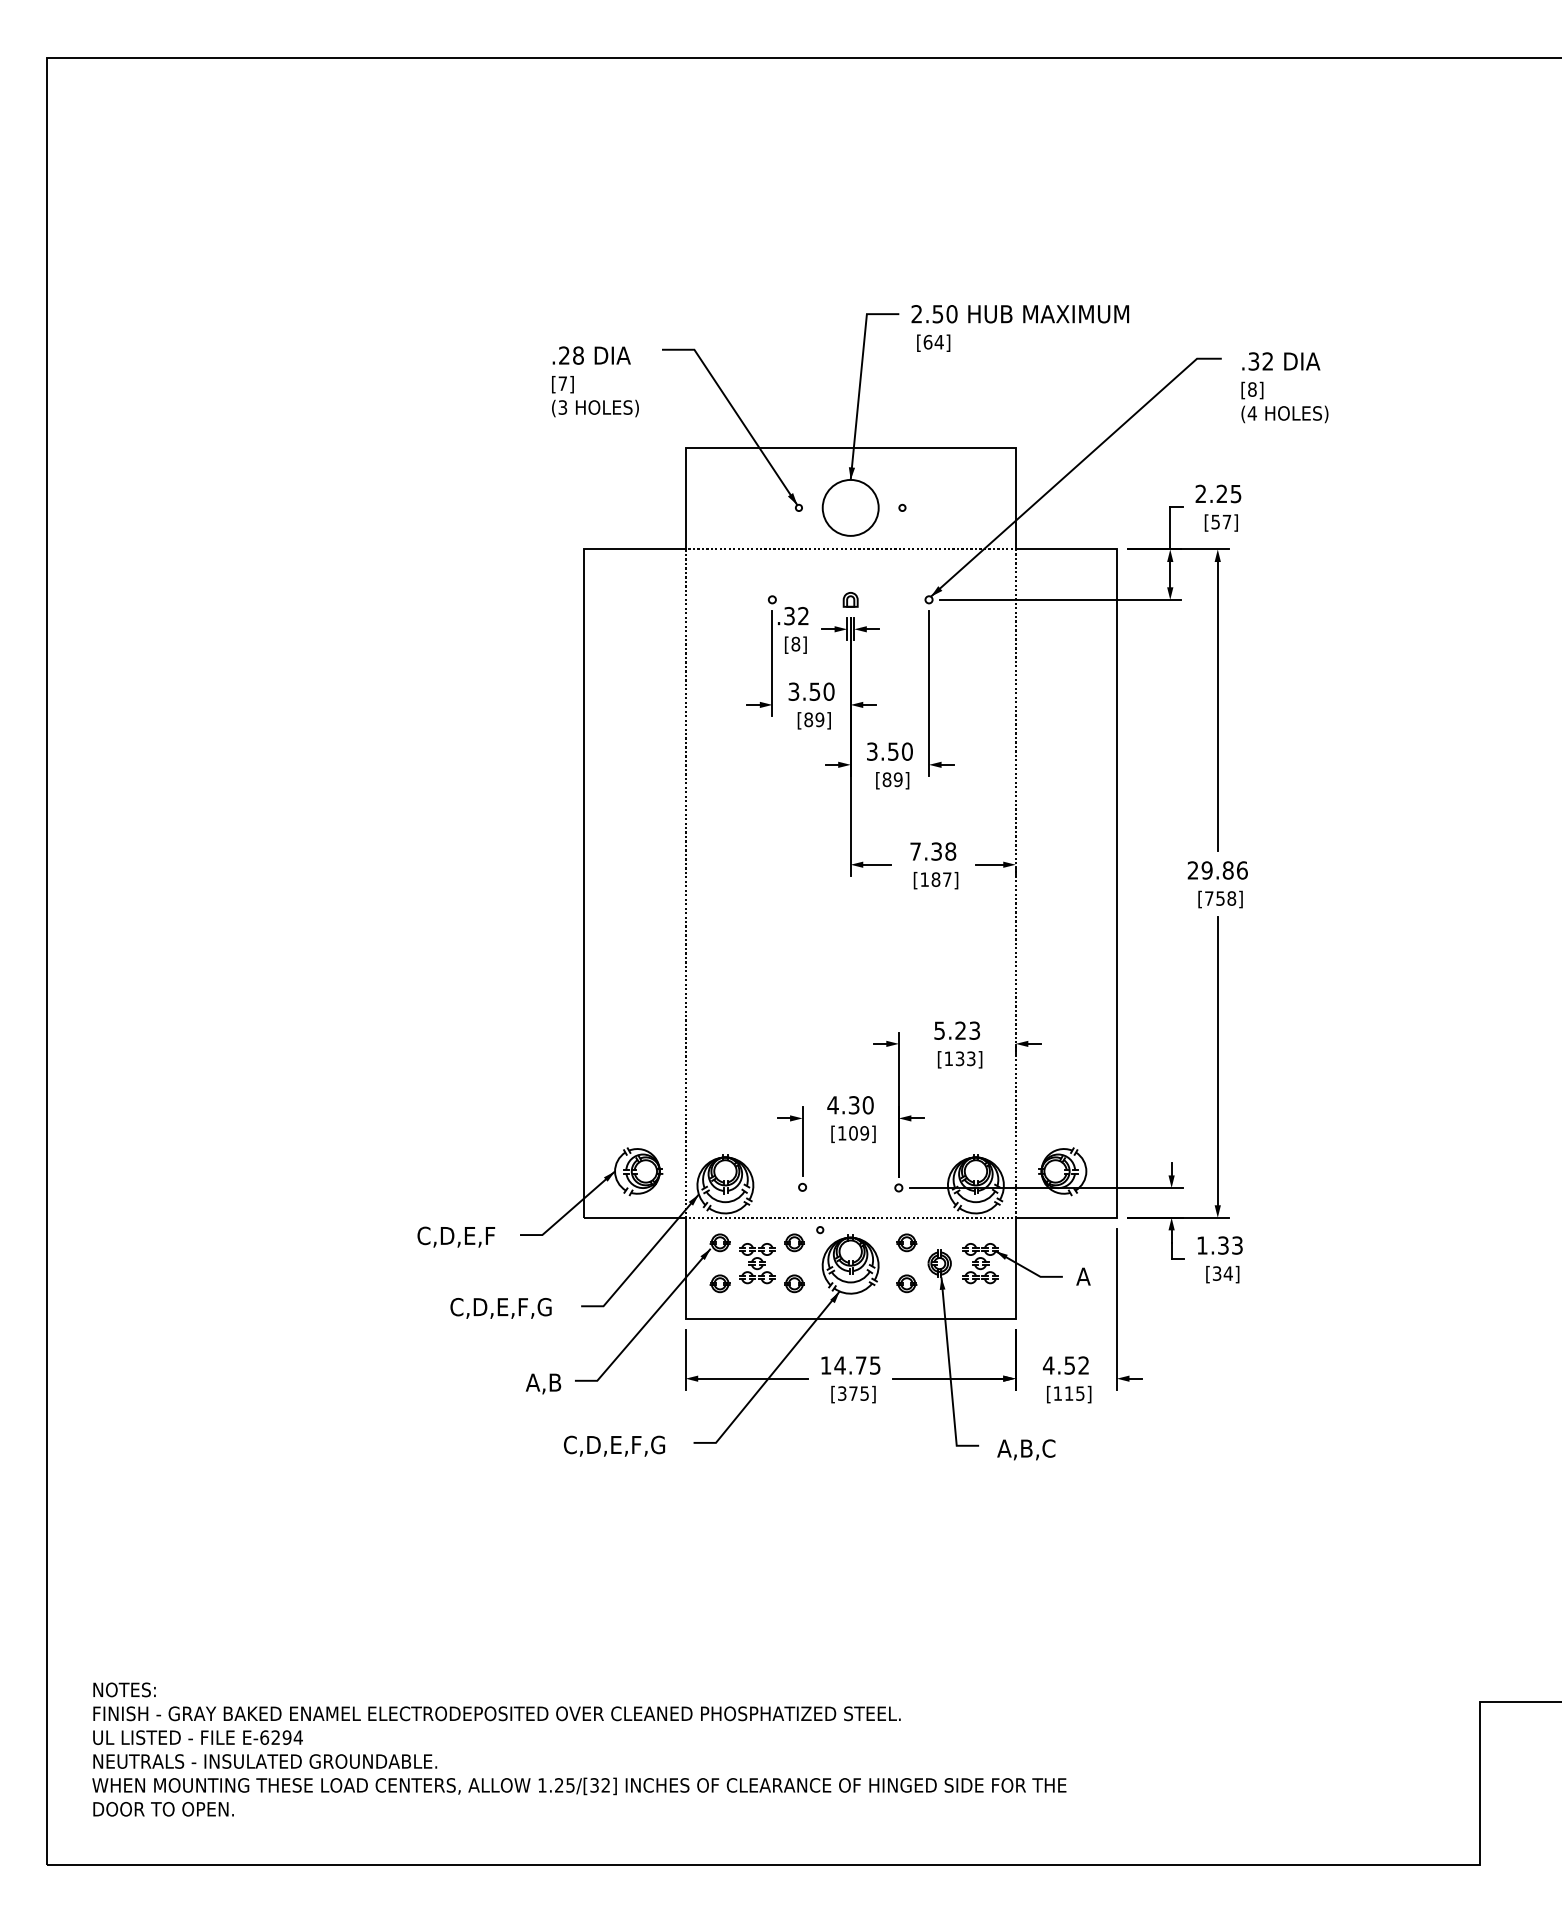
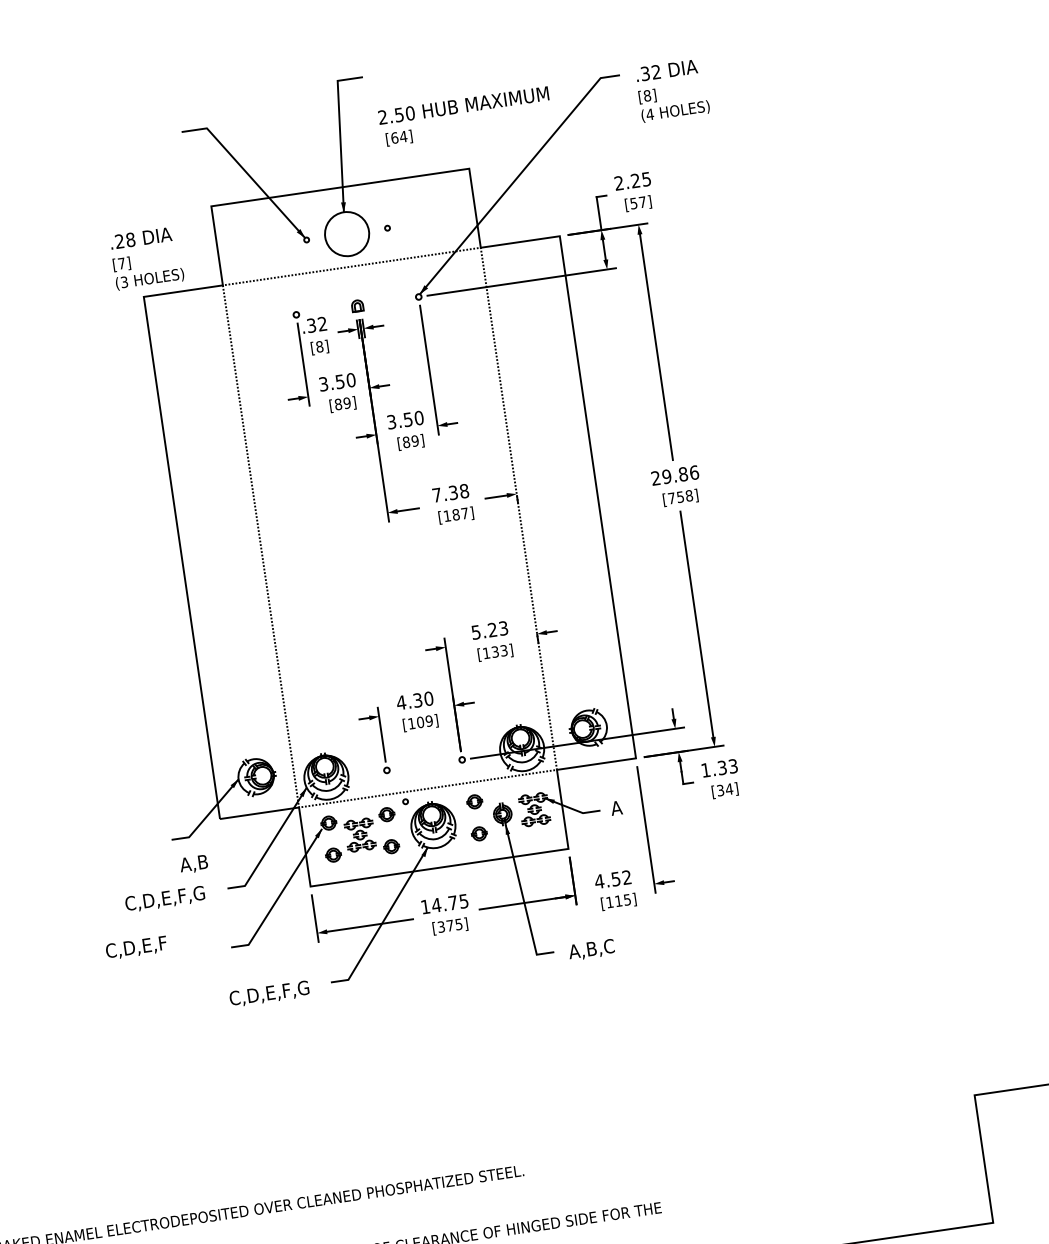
text: (1019, 328) -> (464, 116), moved
text: (595, 381) -> (146, 258), moved
text: (456, 1236) -> (136, 947), moved
text: (543, 1383) -> (193, 864), moved

